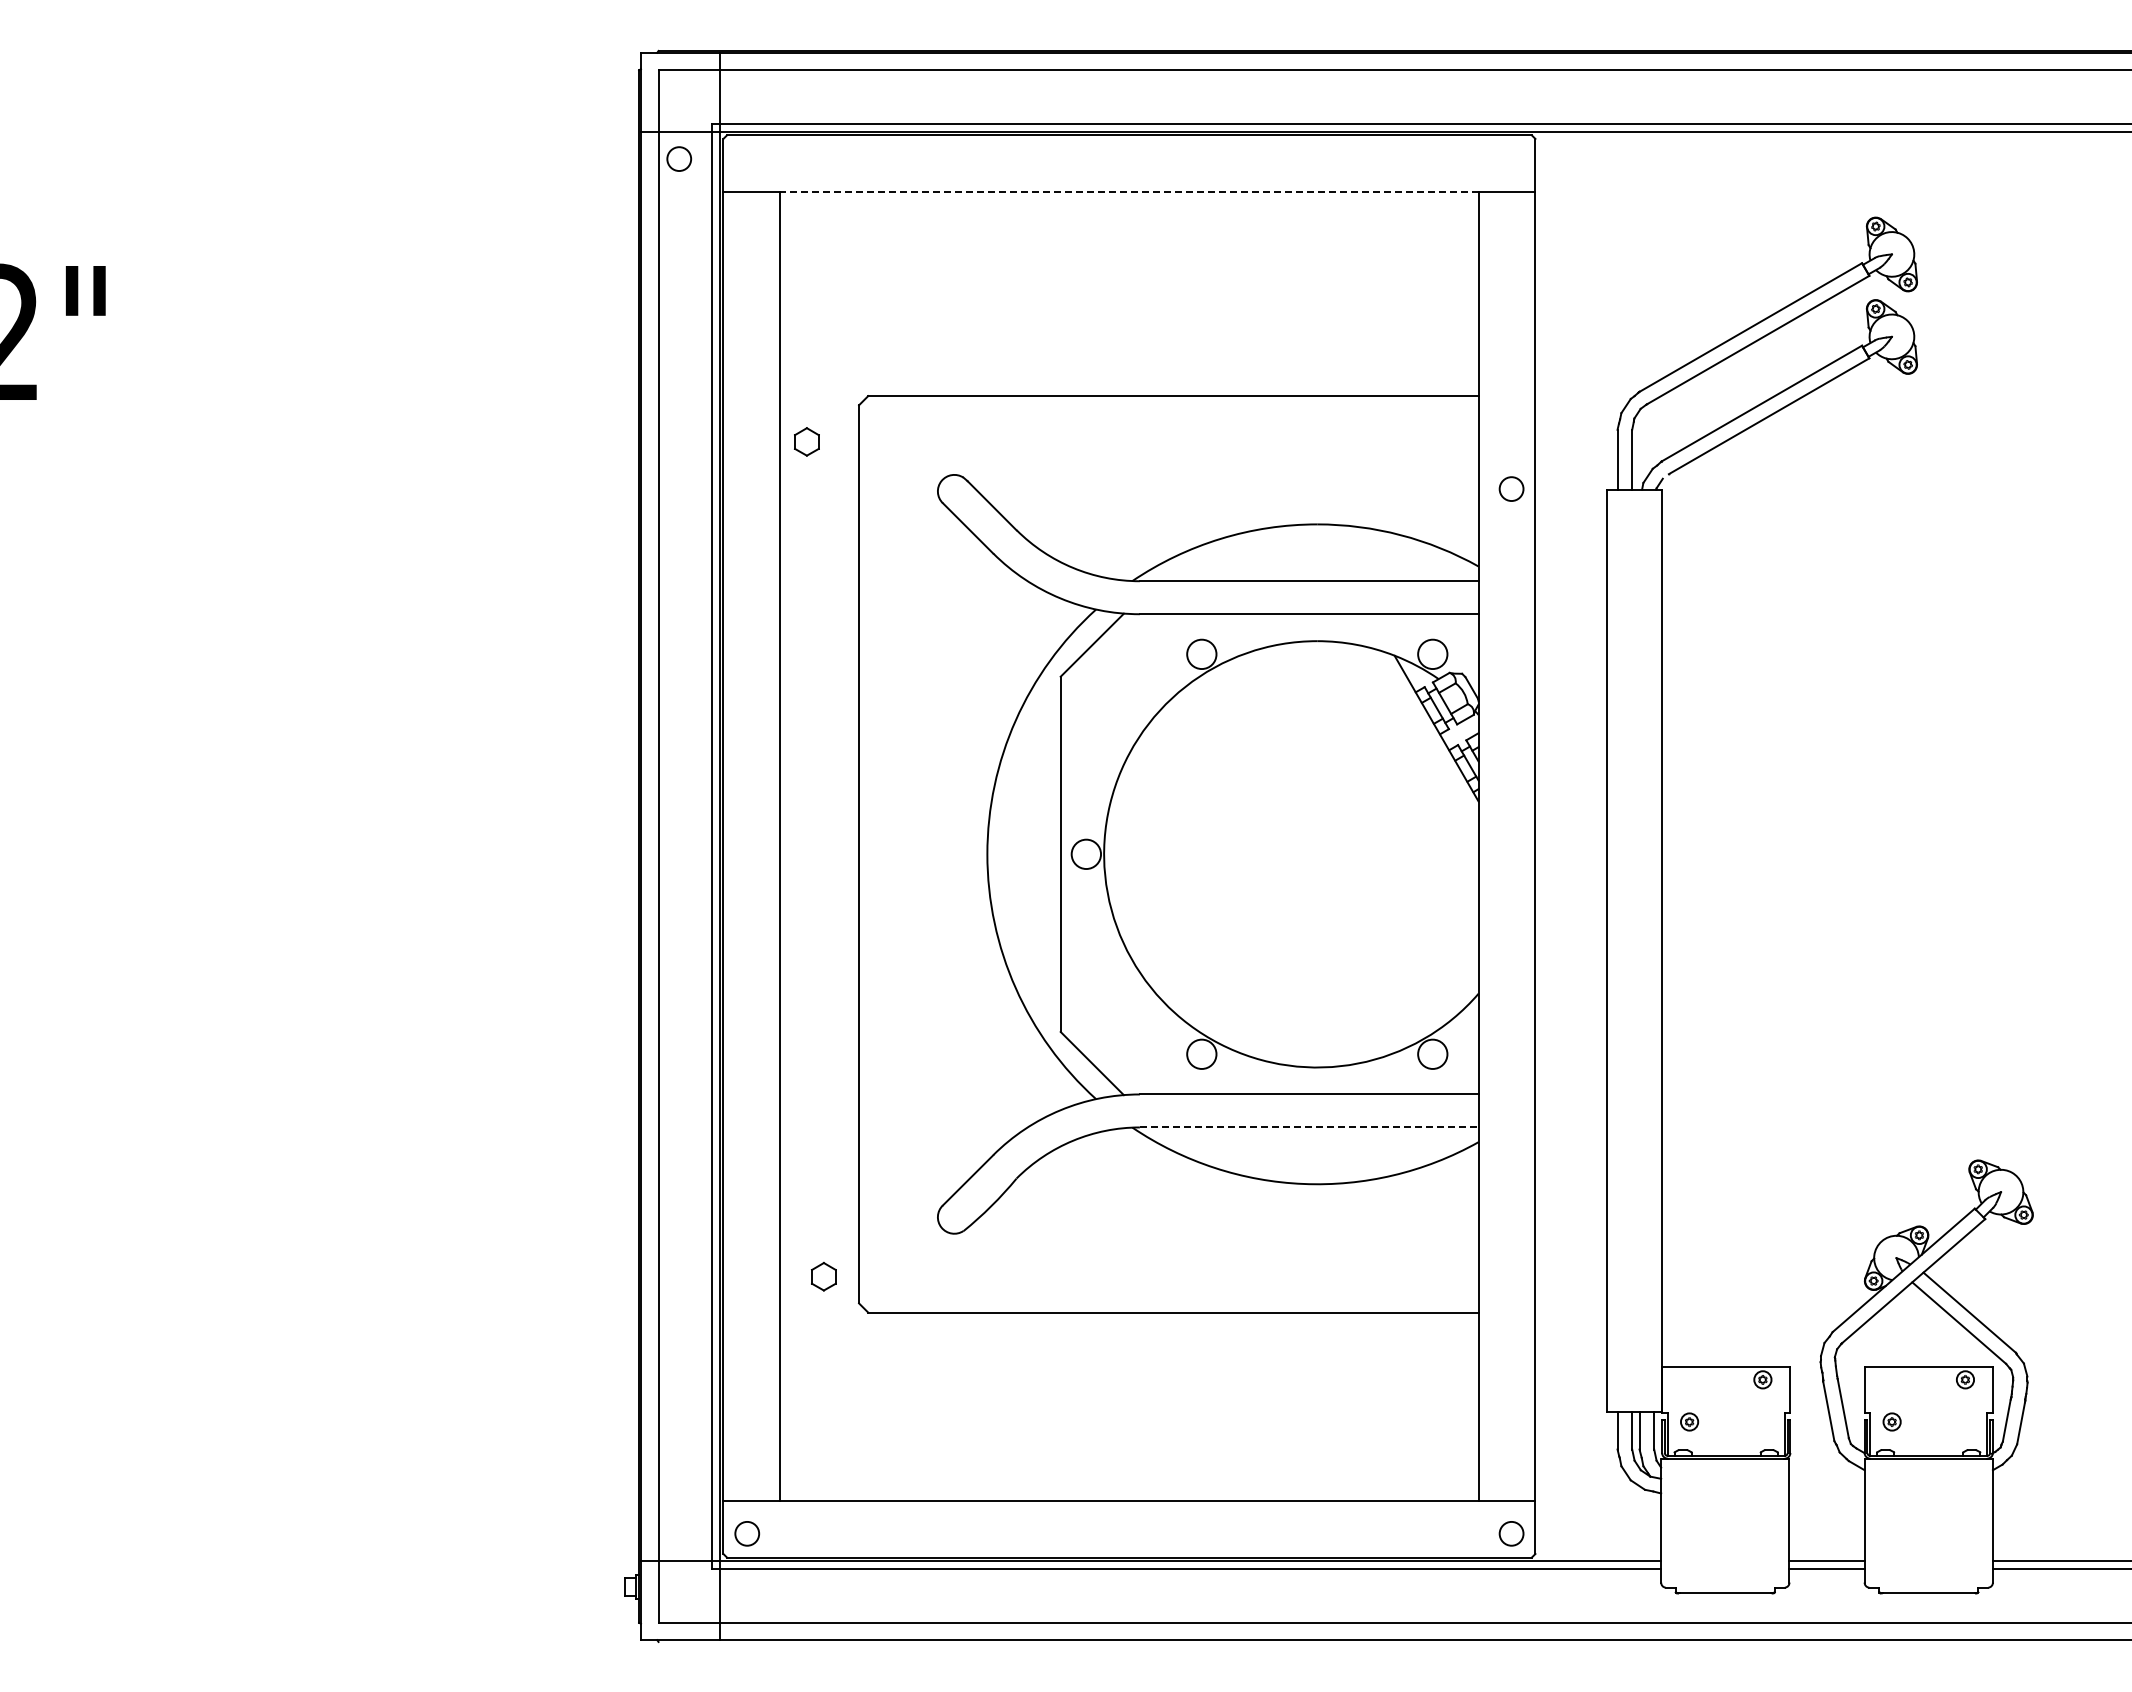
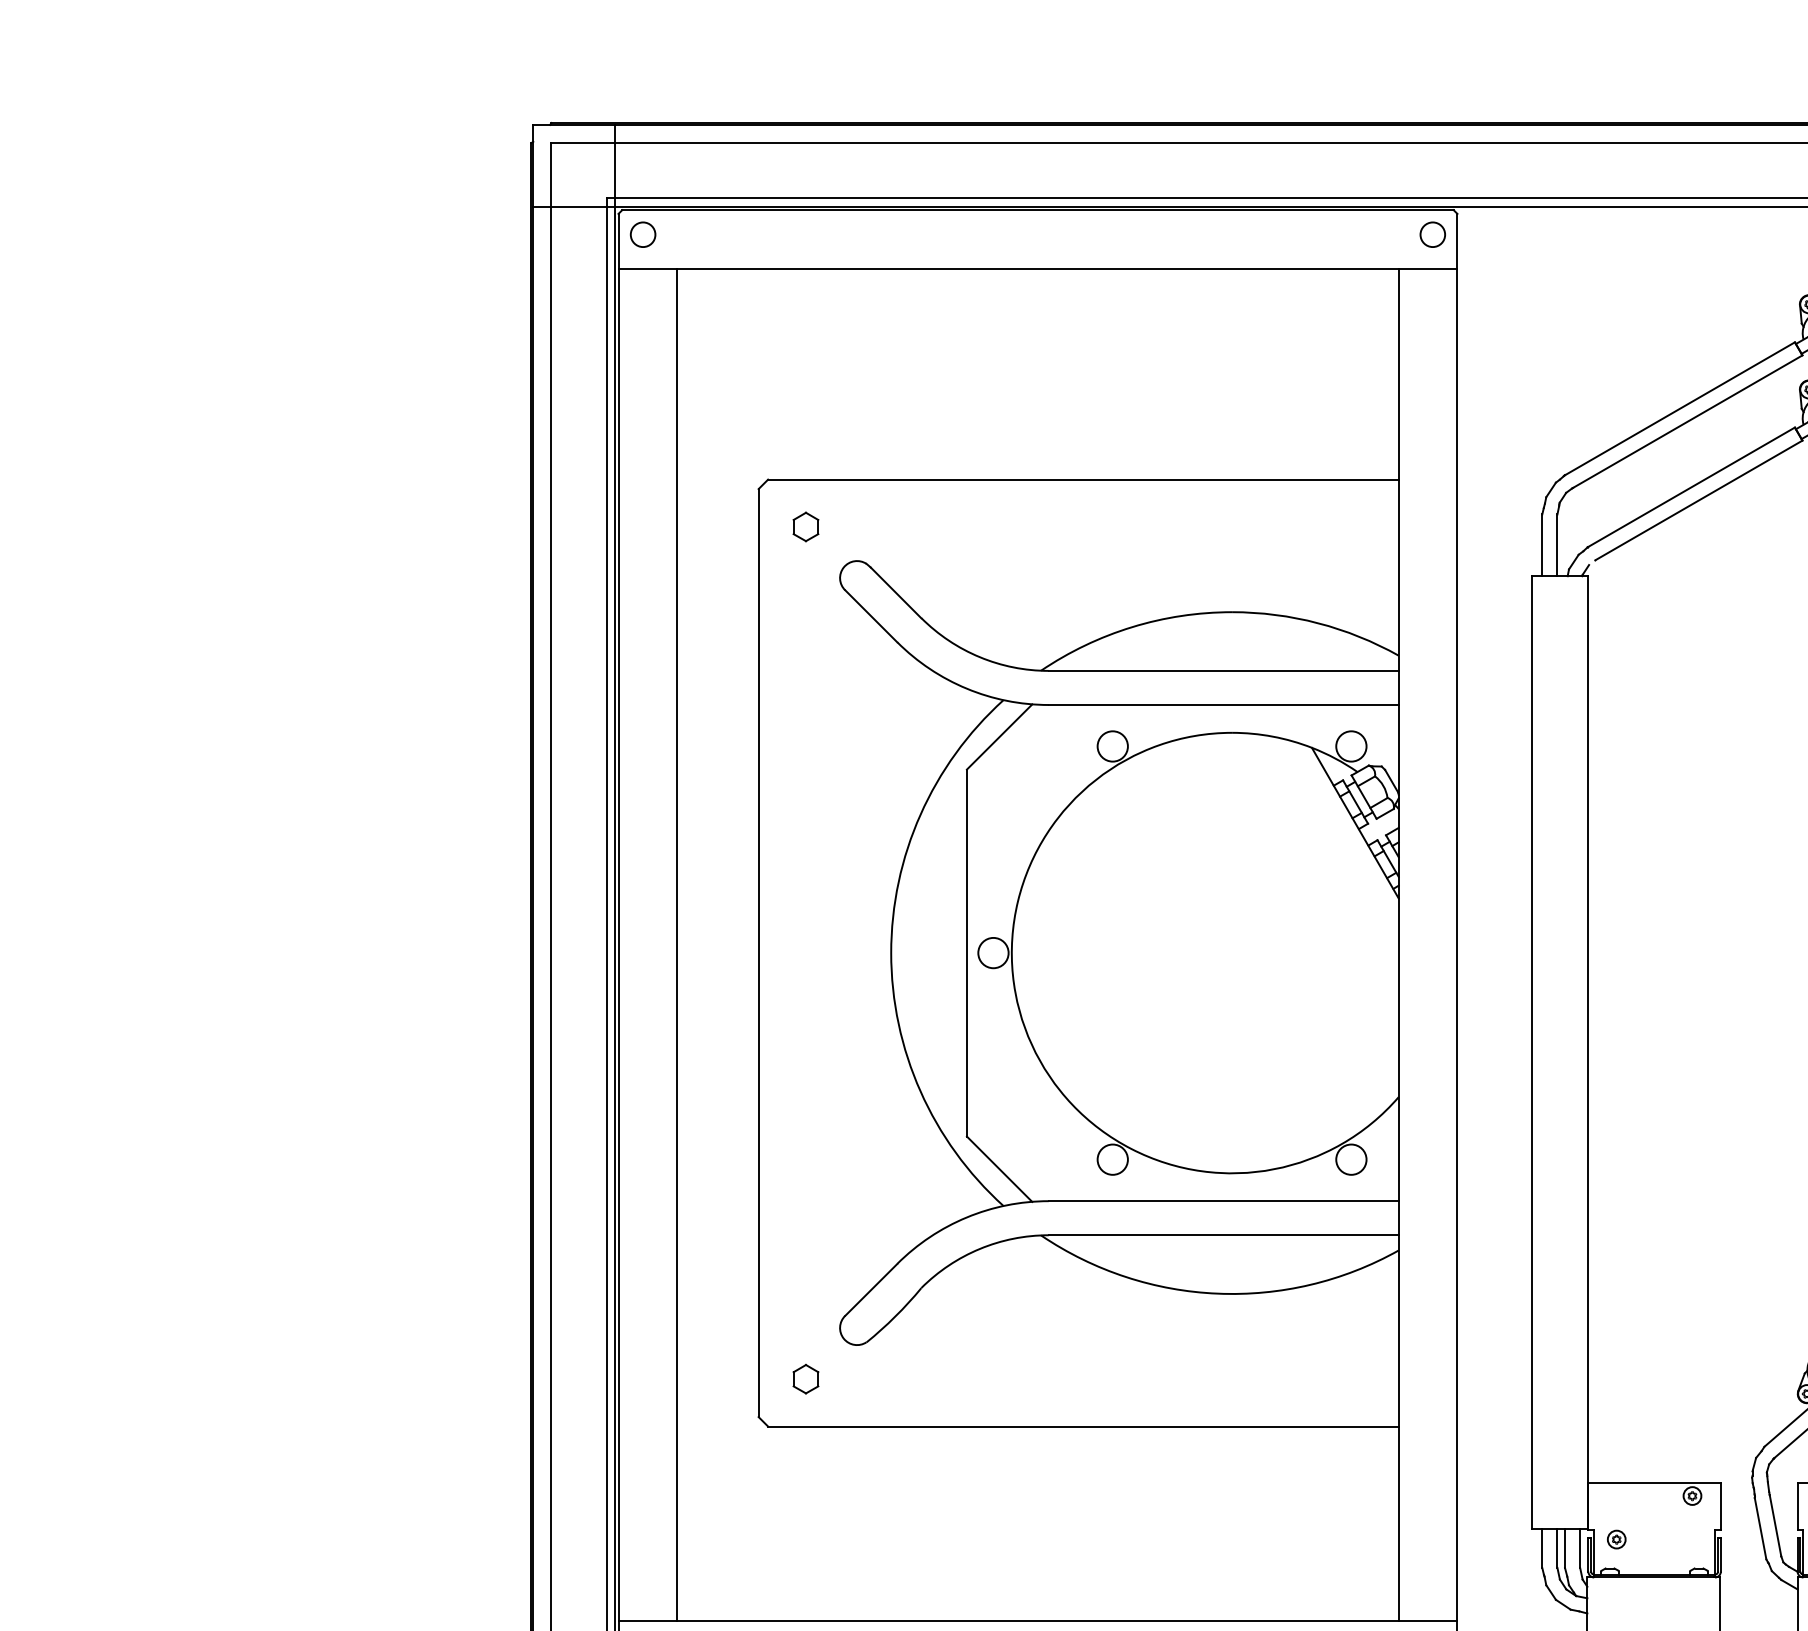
circle: (679, 158) -> (643, 234), moved
line: (1128, 192) -> (1037, 269), dashed -> solid
part: (806, 441) -> (805, 526), moved
circle: (1511, 488) -> (1432, 234), moved
line: (1309, 1127) -> (1224, 1235), dashed -> solid
part: (823, 1276) -> (805, 1378), moved

